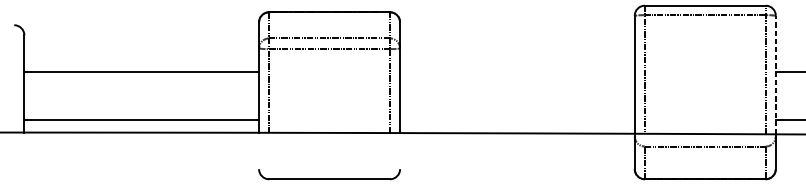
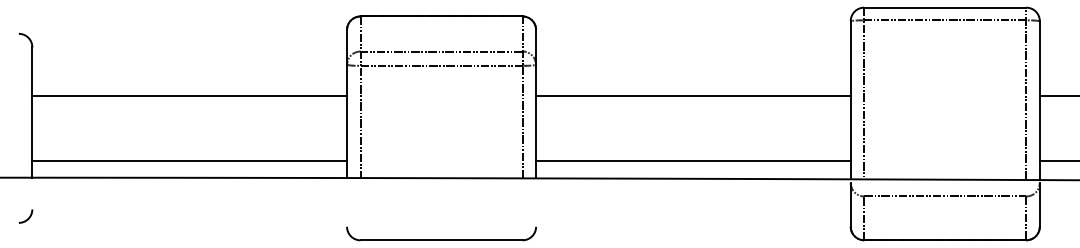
line: (517, 71) -> (693, 95), added
line: (775, 74) -> (1039, 100), dashed -> solid
line: (517, 119) -> (693, 160), added
arc: (20, 162) -> (27, 218), added

